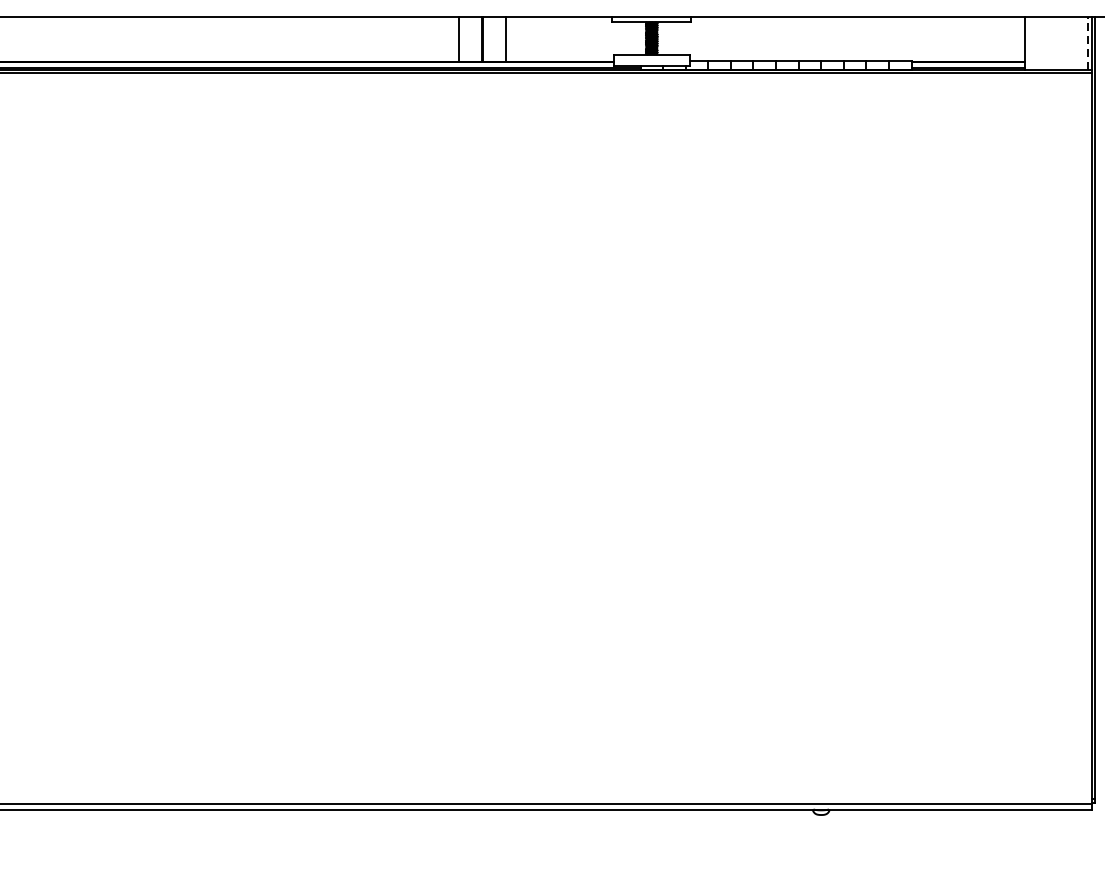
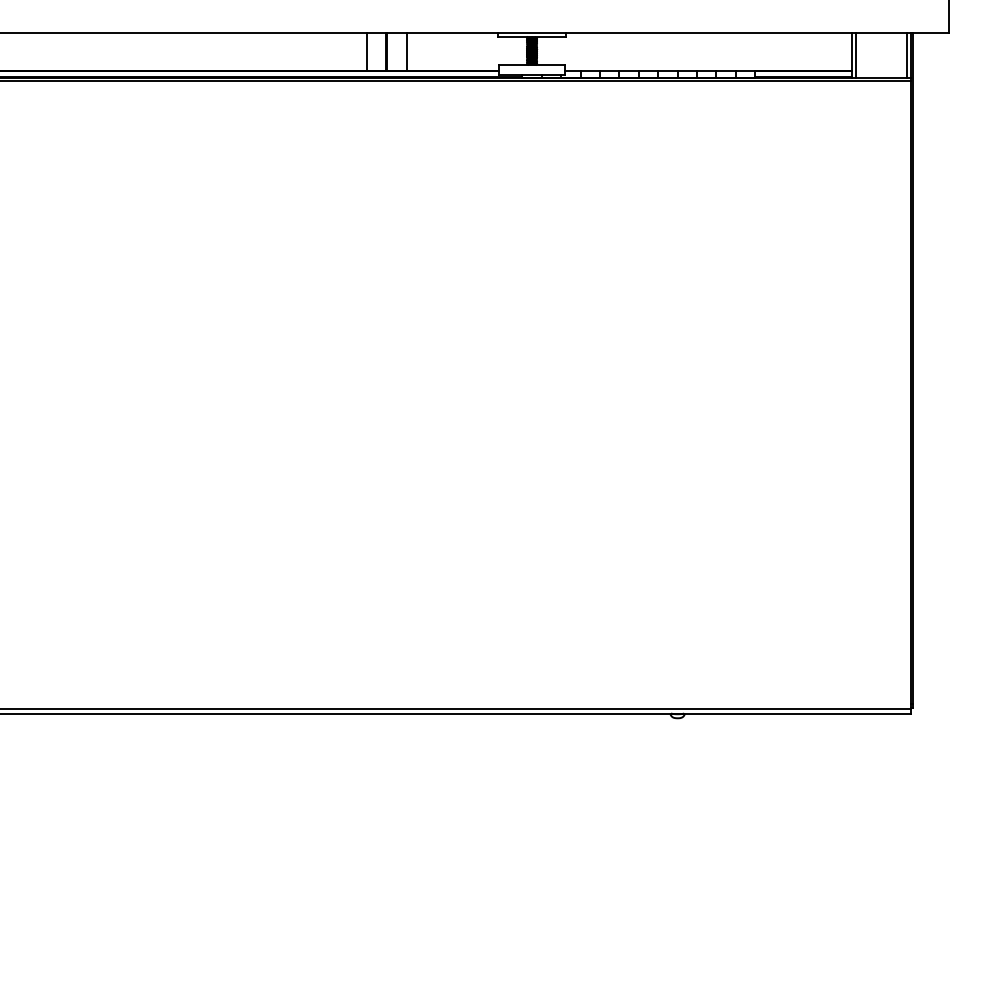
line: (1029, 42) -> (856, 54), added
line: (1087, 42) -> (906, 54), dashed -> solid

